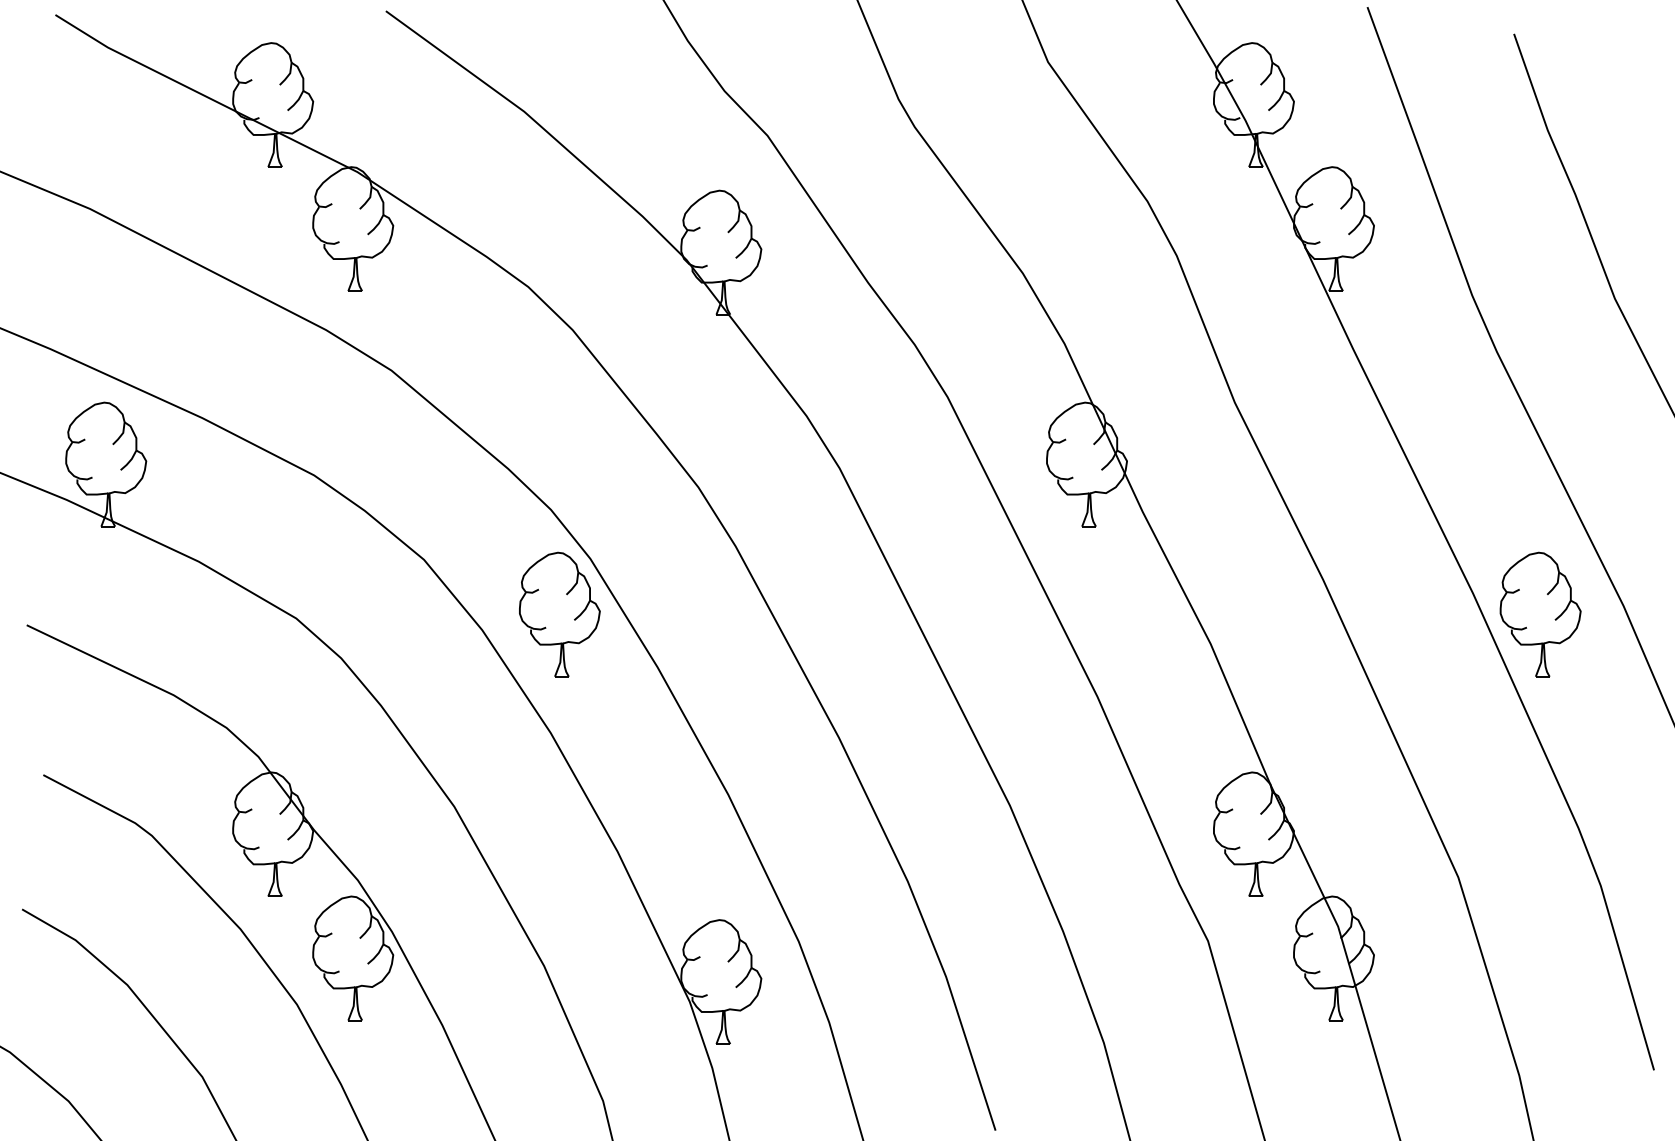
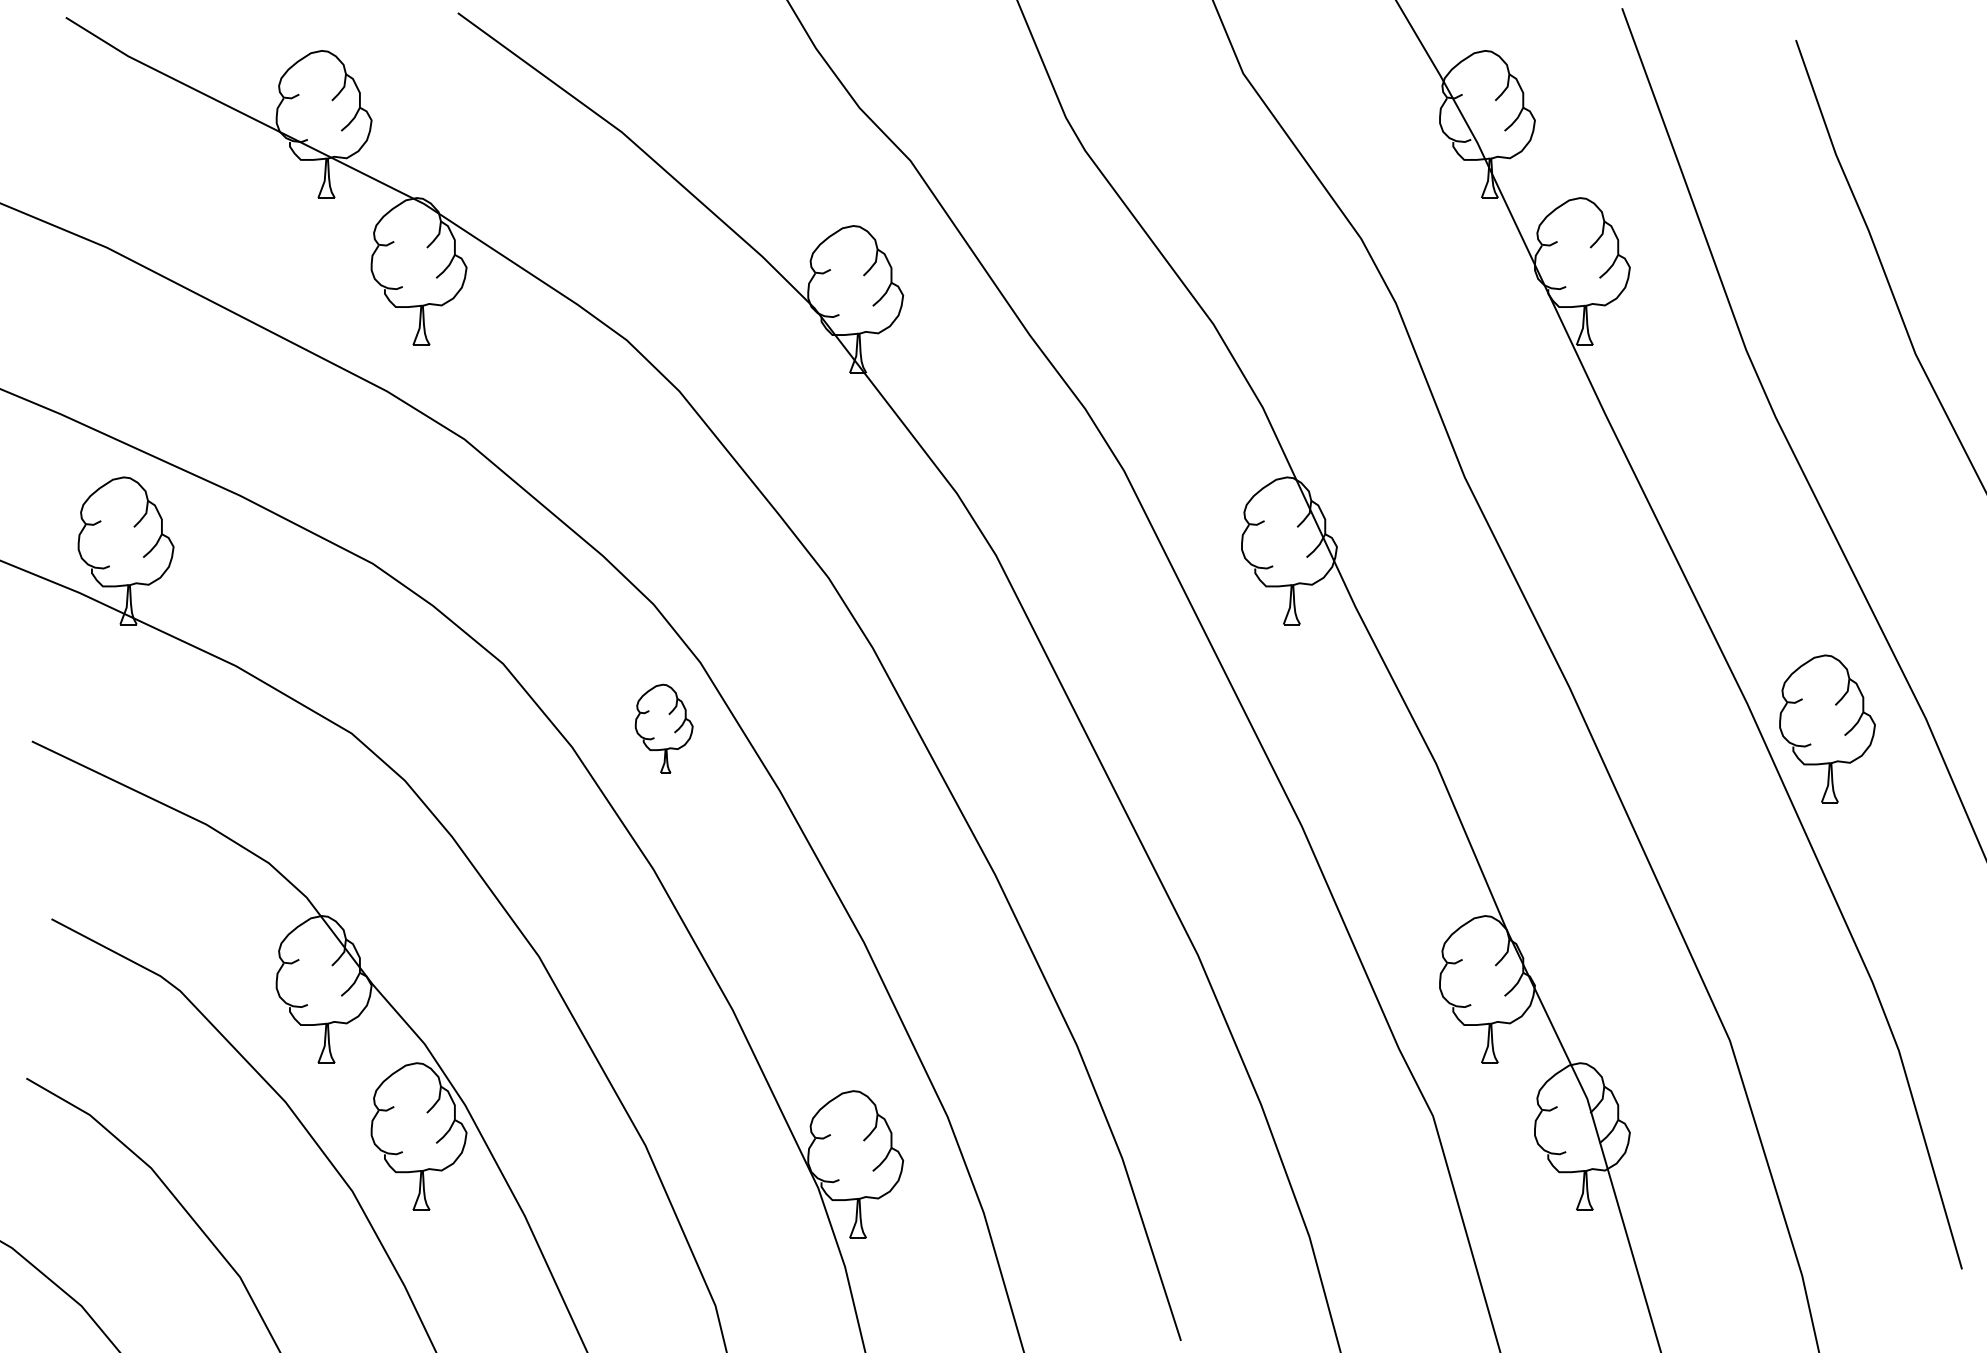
part: (559, 614) -> (663, 728), size x0.6

